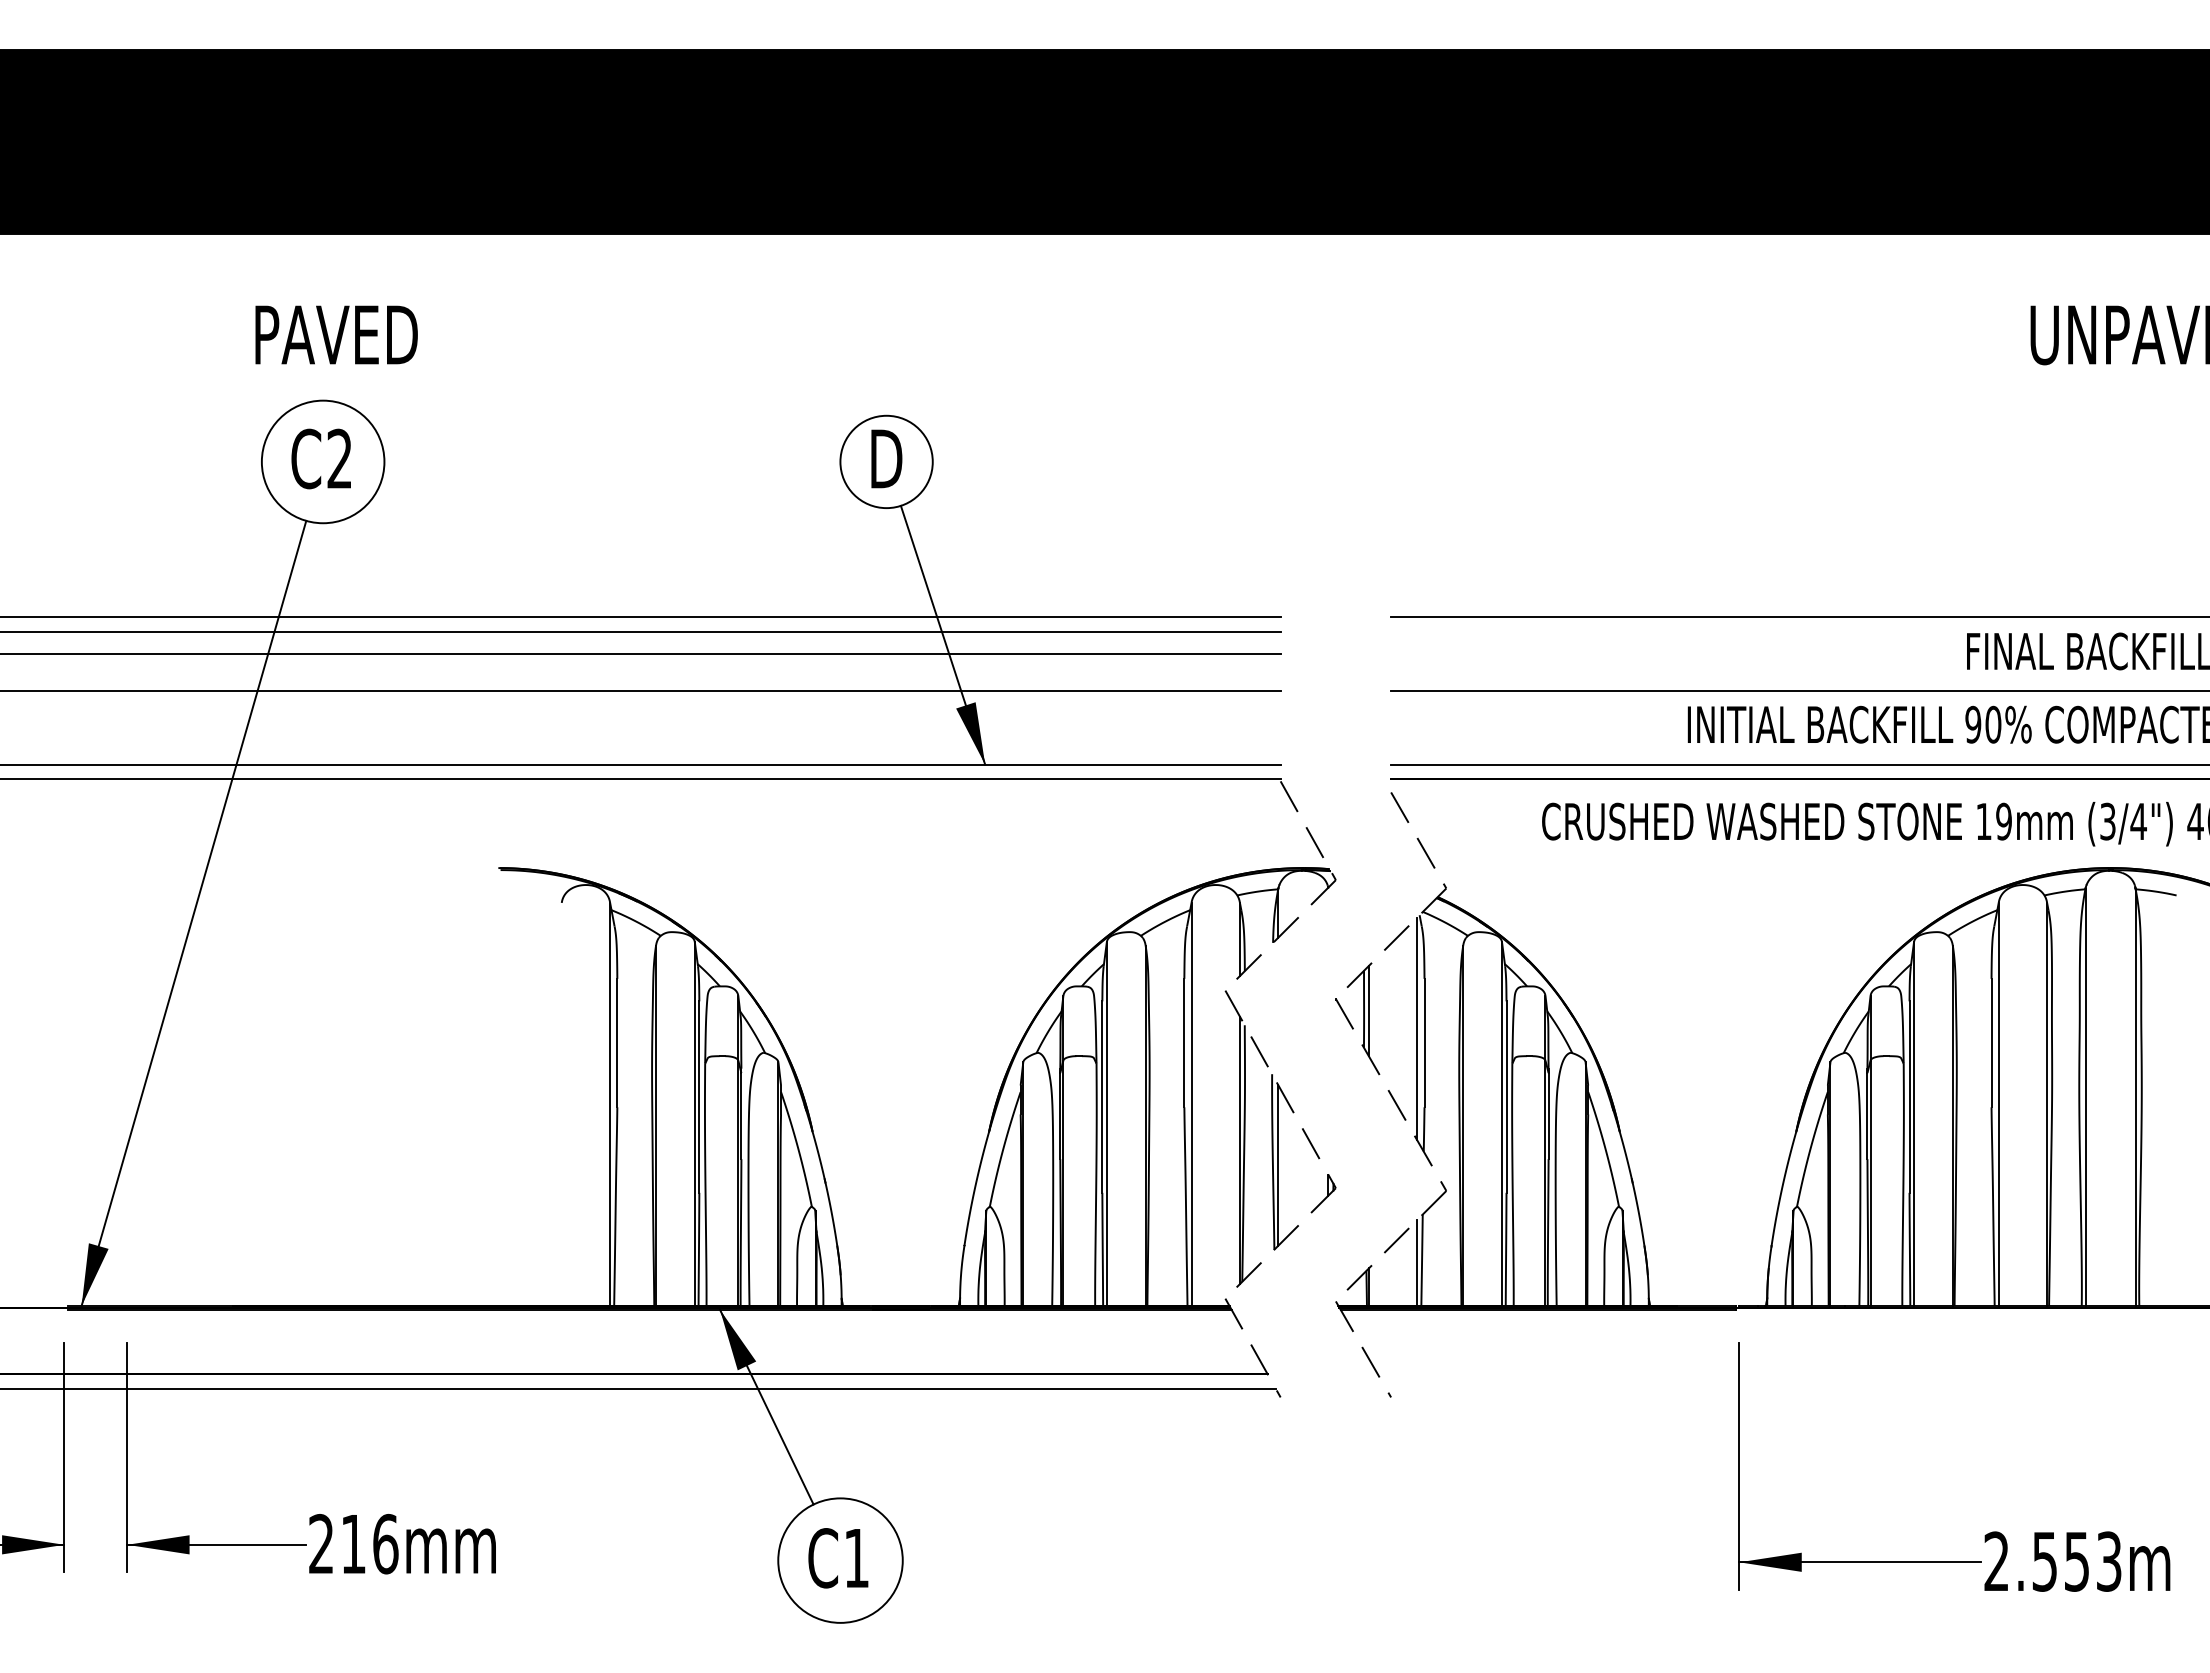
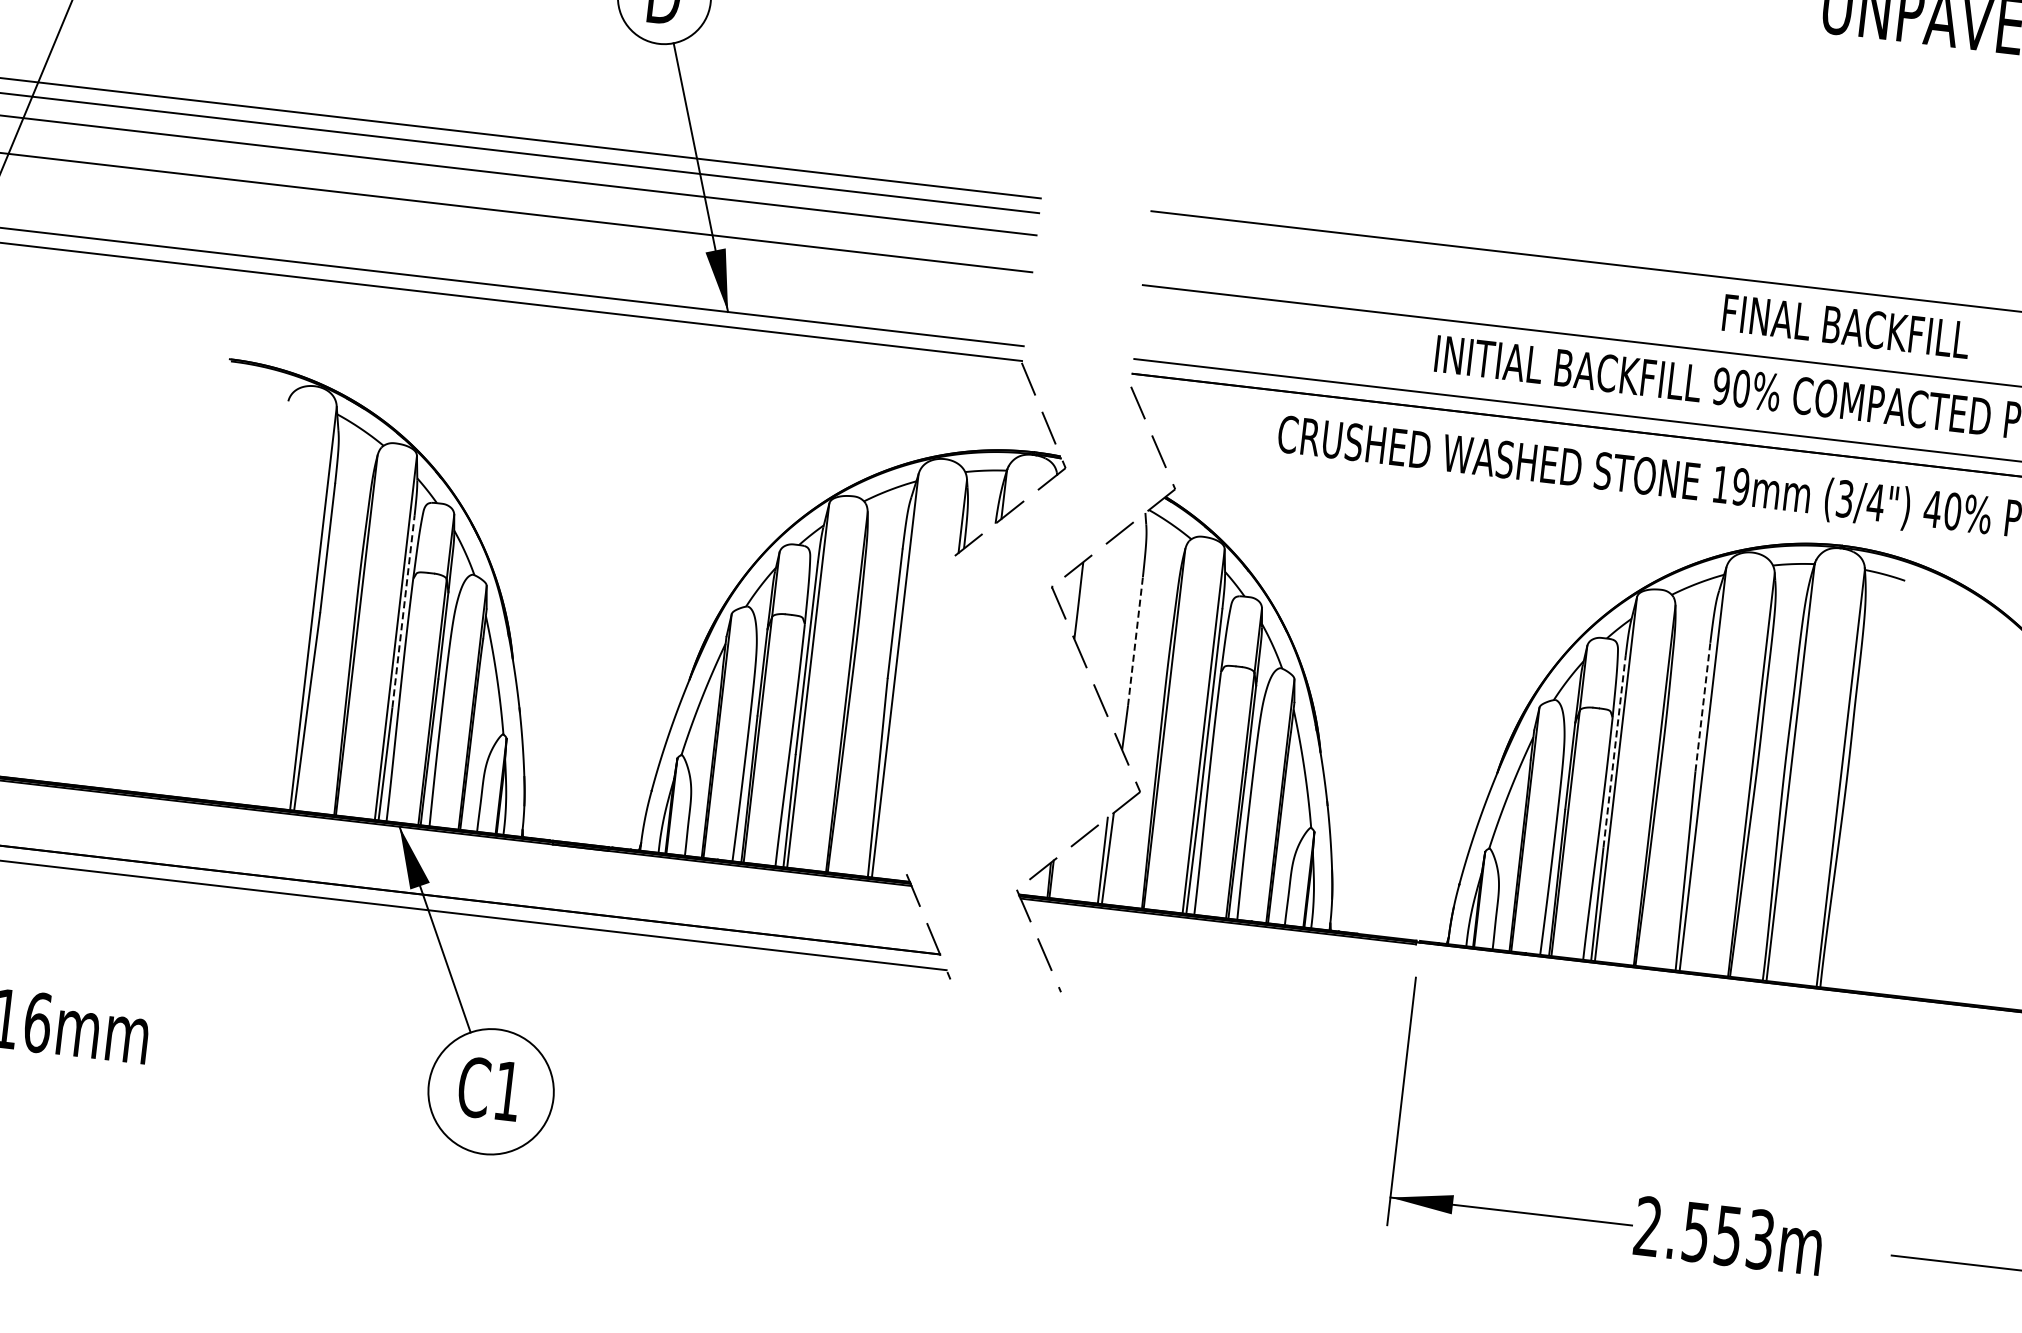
line: (1368, 1010) -> (1083, 602), removed
line: (1417, 1028) -> (1130, 626), removed
line: (1424, 1042) -> (1135, 640), solid -> dashed
line: (1991, 1042) -> (1702, 706), solid -> dashed
line: (699, 1097) -> (403, 611), solid -> dashed
line: (1909, 1097) -> (1614, 752), solid -> dashed
part: (1280, 1138) -> (980, 720), removed

